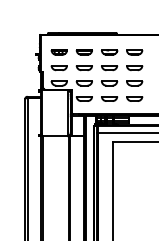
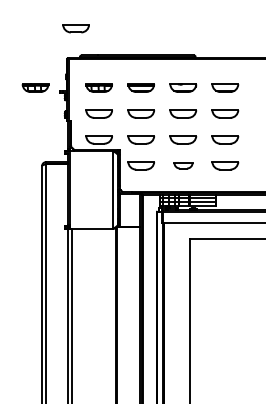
part: (45, 17) -> (76, 29), added
part: (20, 52) -> (34, 88), added
part: (109, 98) -> (183, 165), size x0.7

